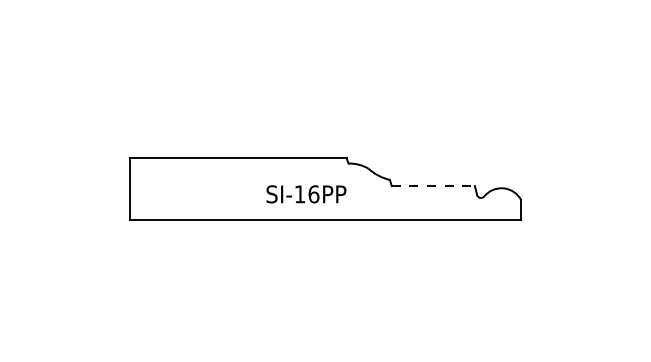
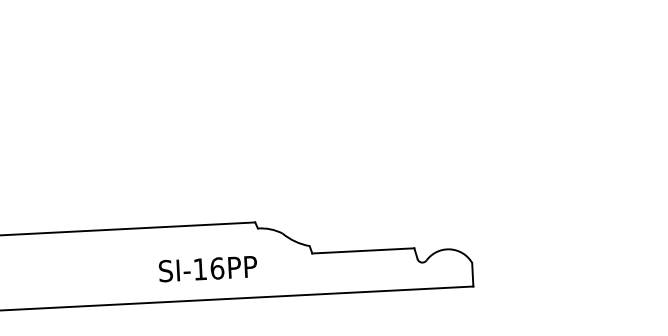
line: (433, 186) -> (363, 251), dashed -> solid

